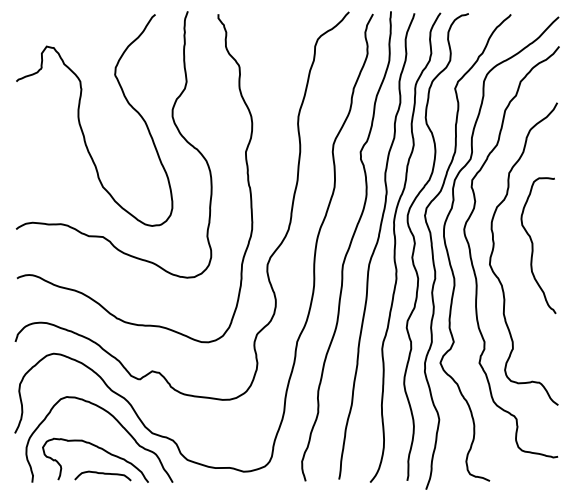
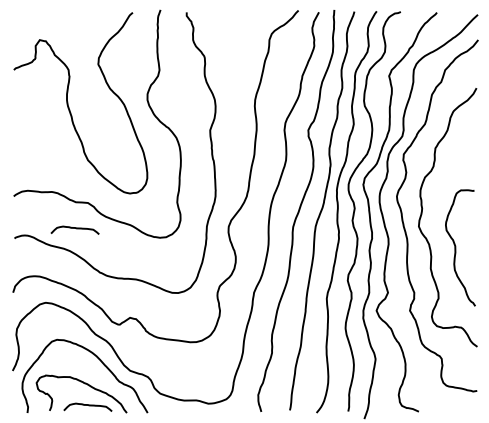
curve: (533, 245) -> (456, 247), moved
curve: (87, 267) -> (74, 229), added

